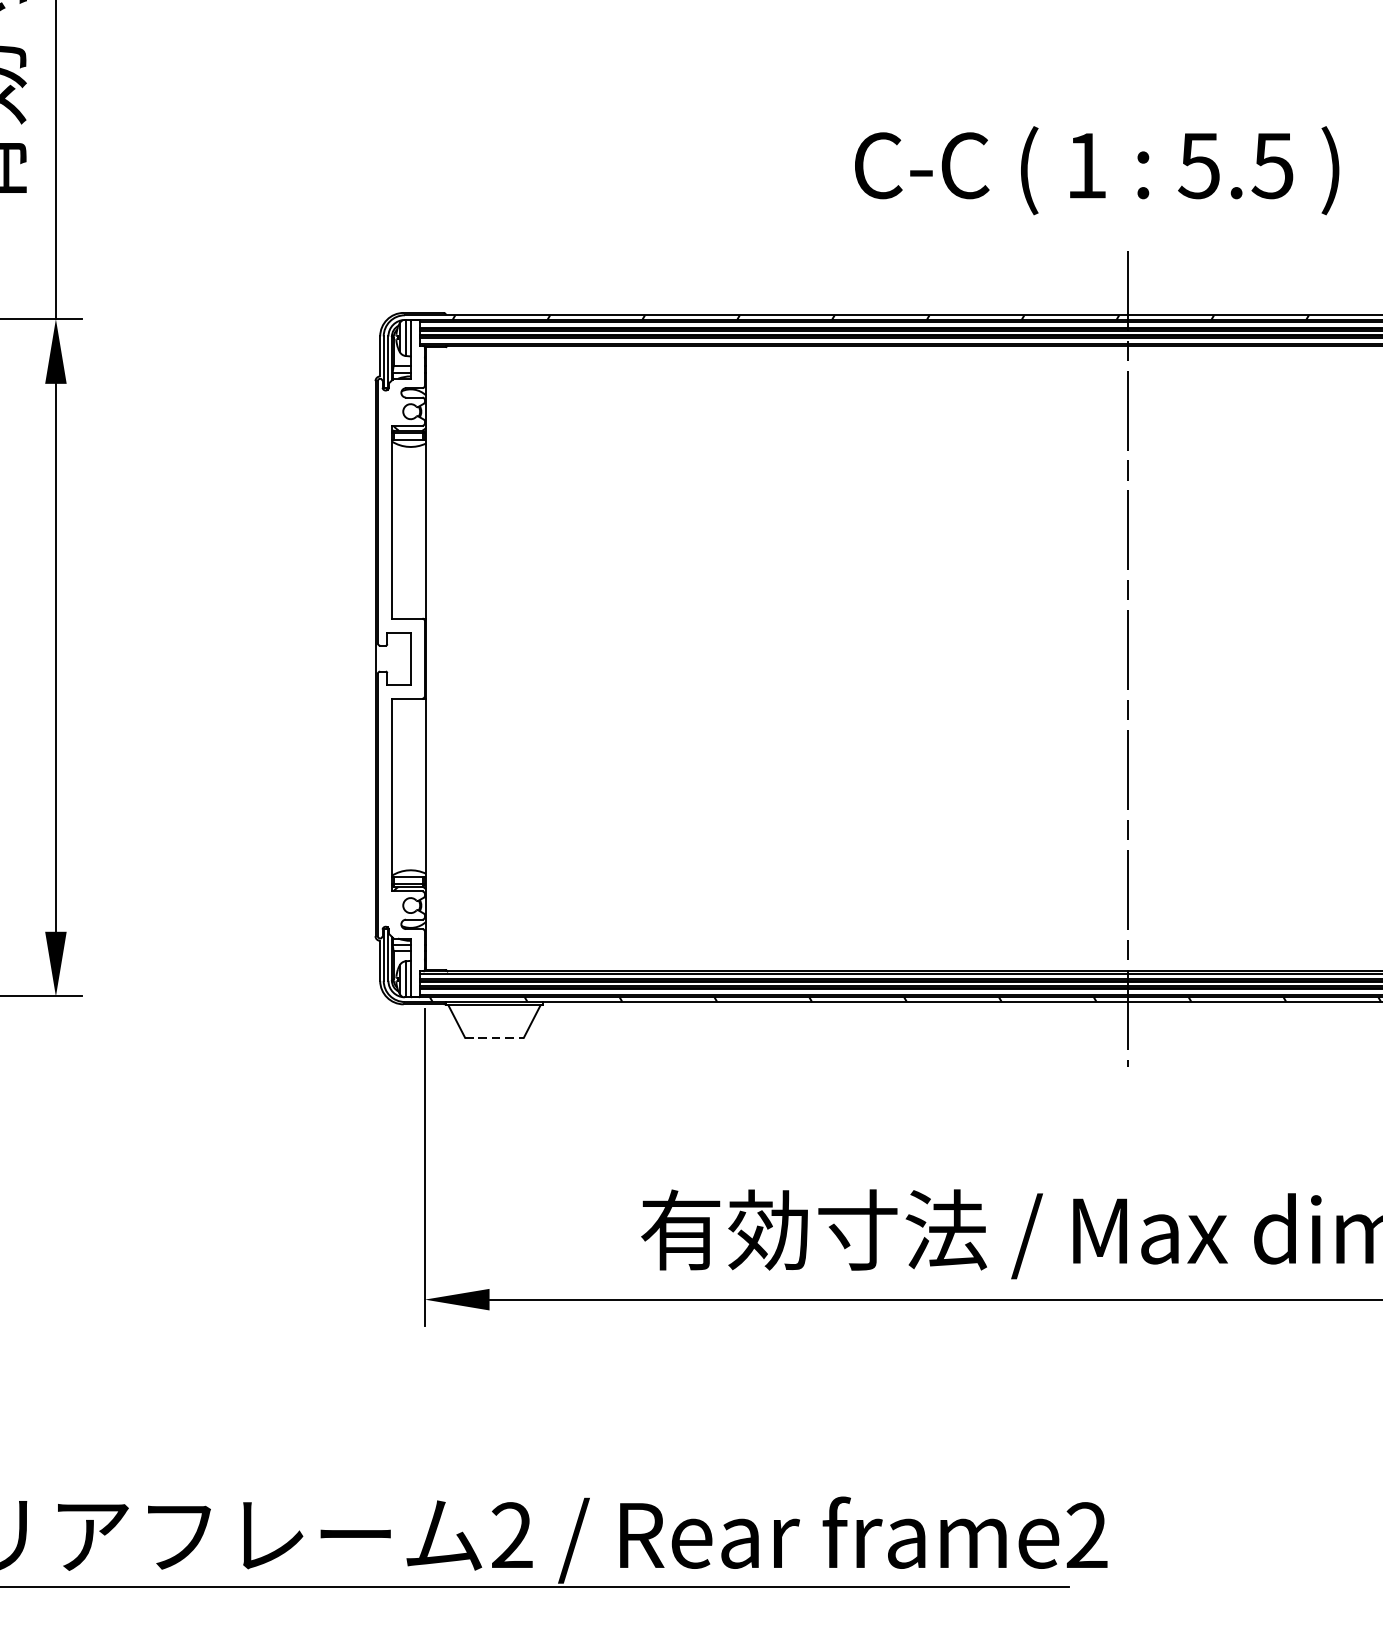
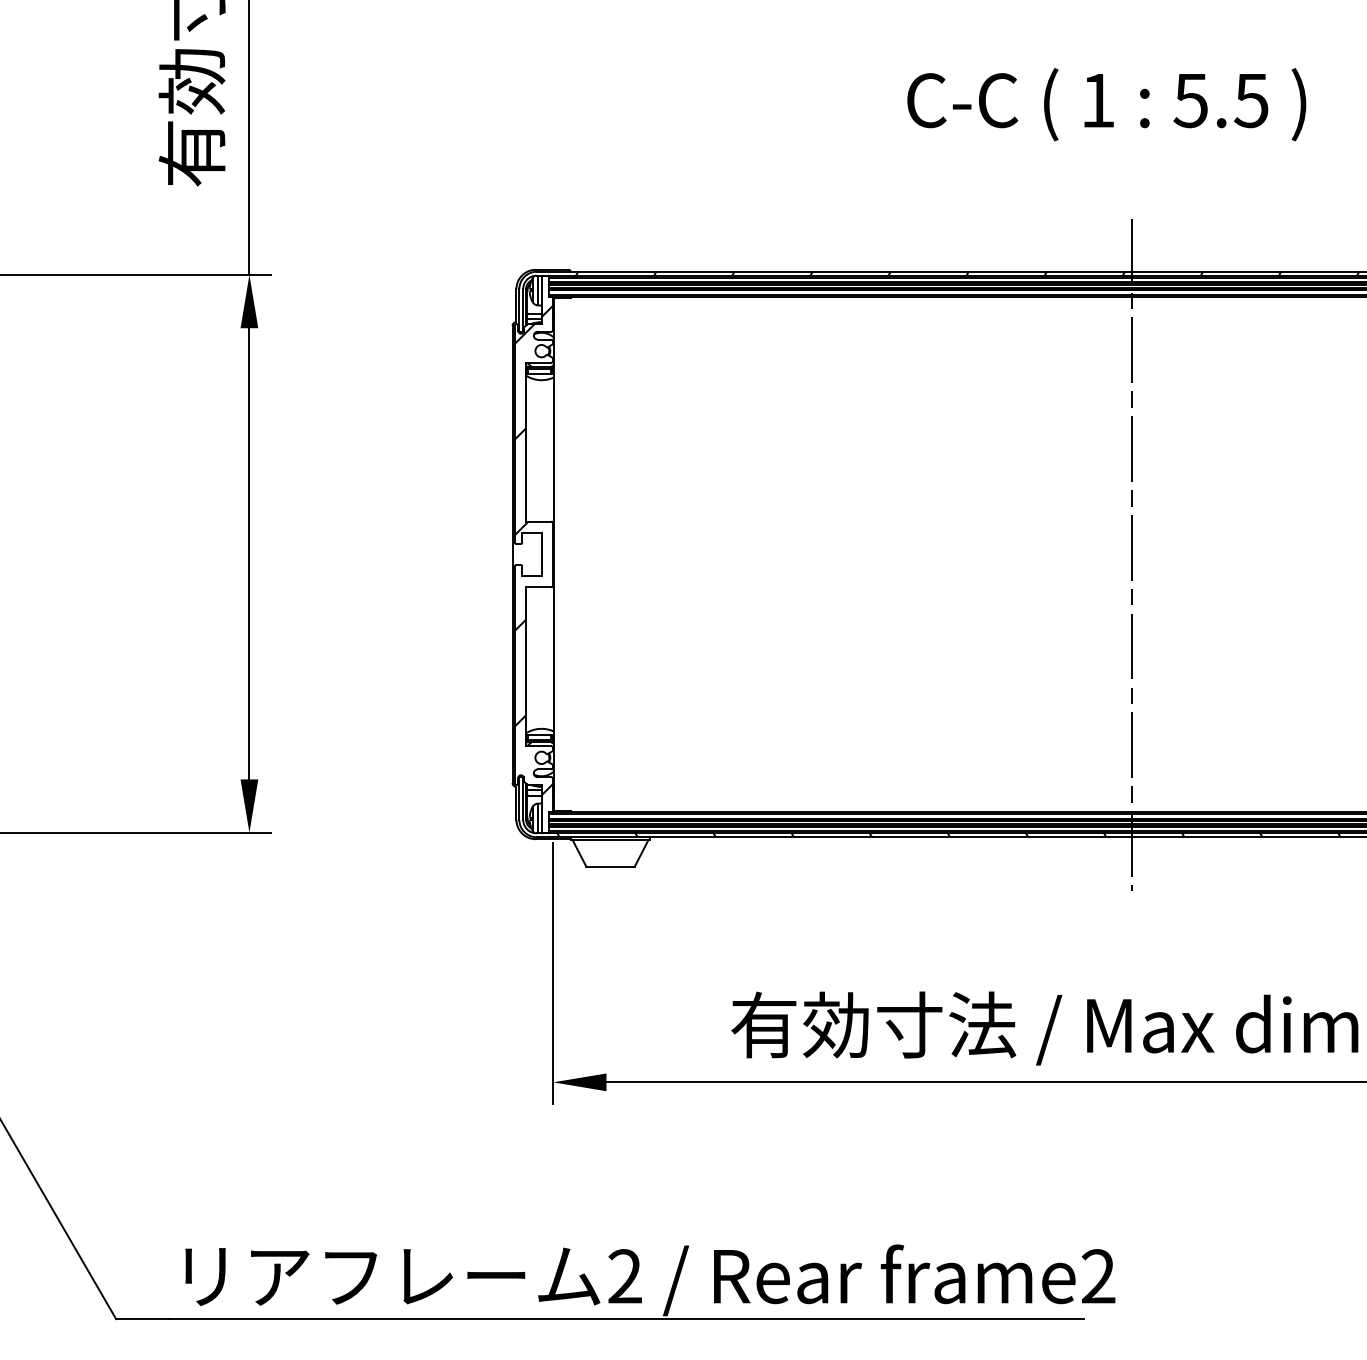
text: (1096, 170) -> (1106, 104), moved
hatch: (400, 653) -> (533, 550), added
line: (495, 1037) -> (611, 866), dashed -> solid

